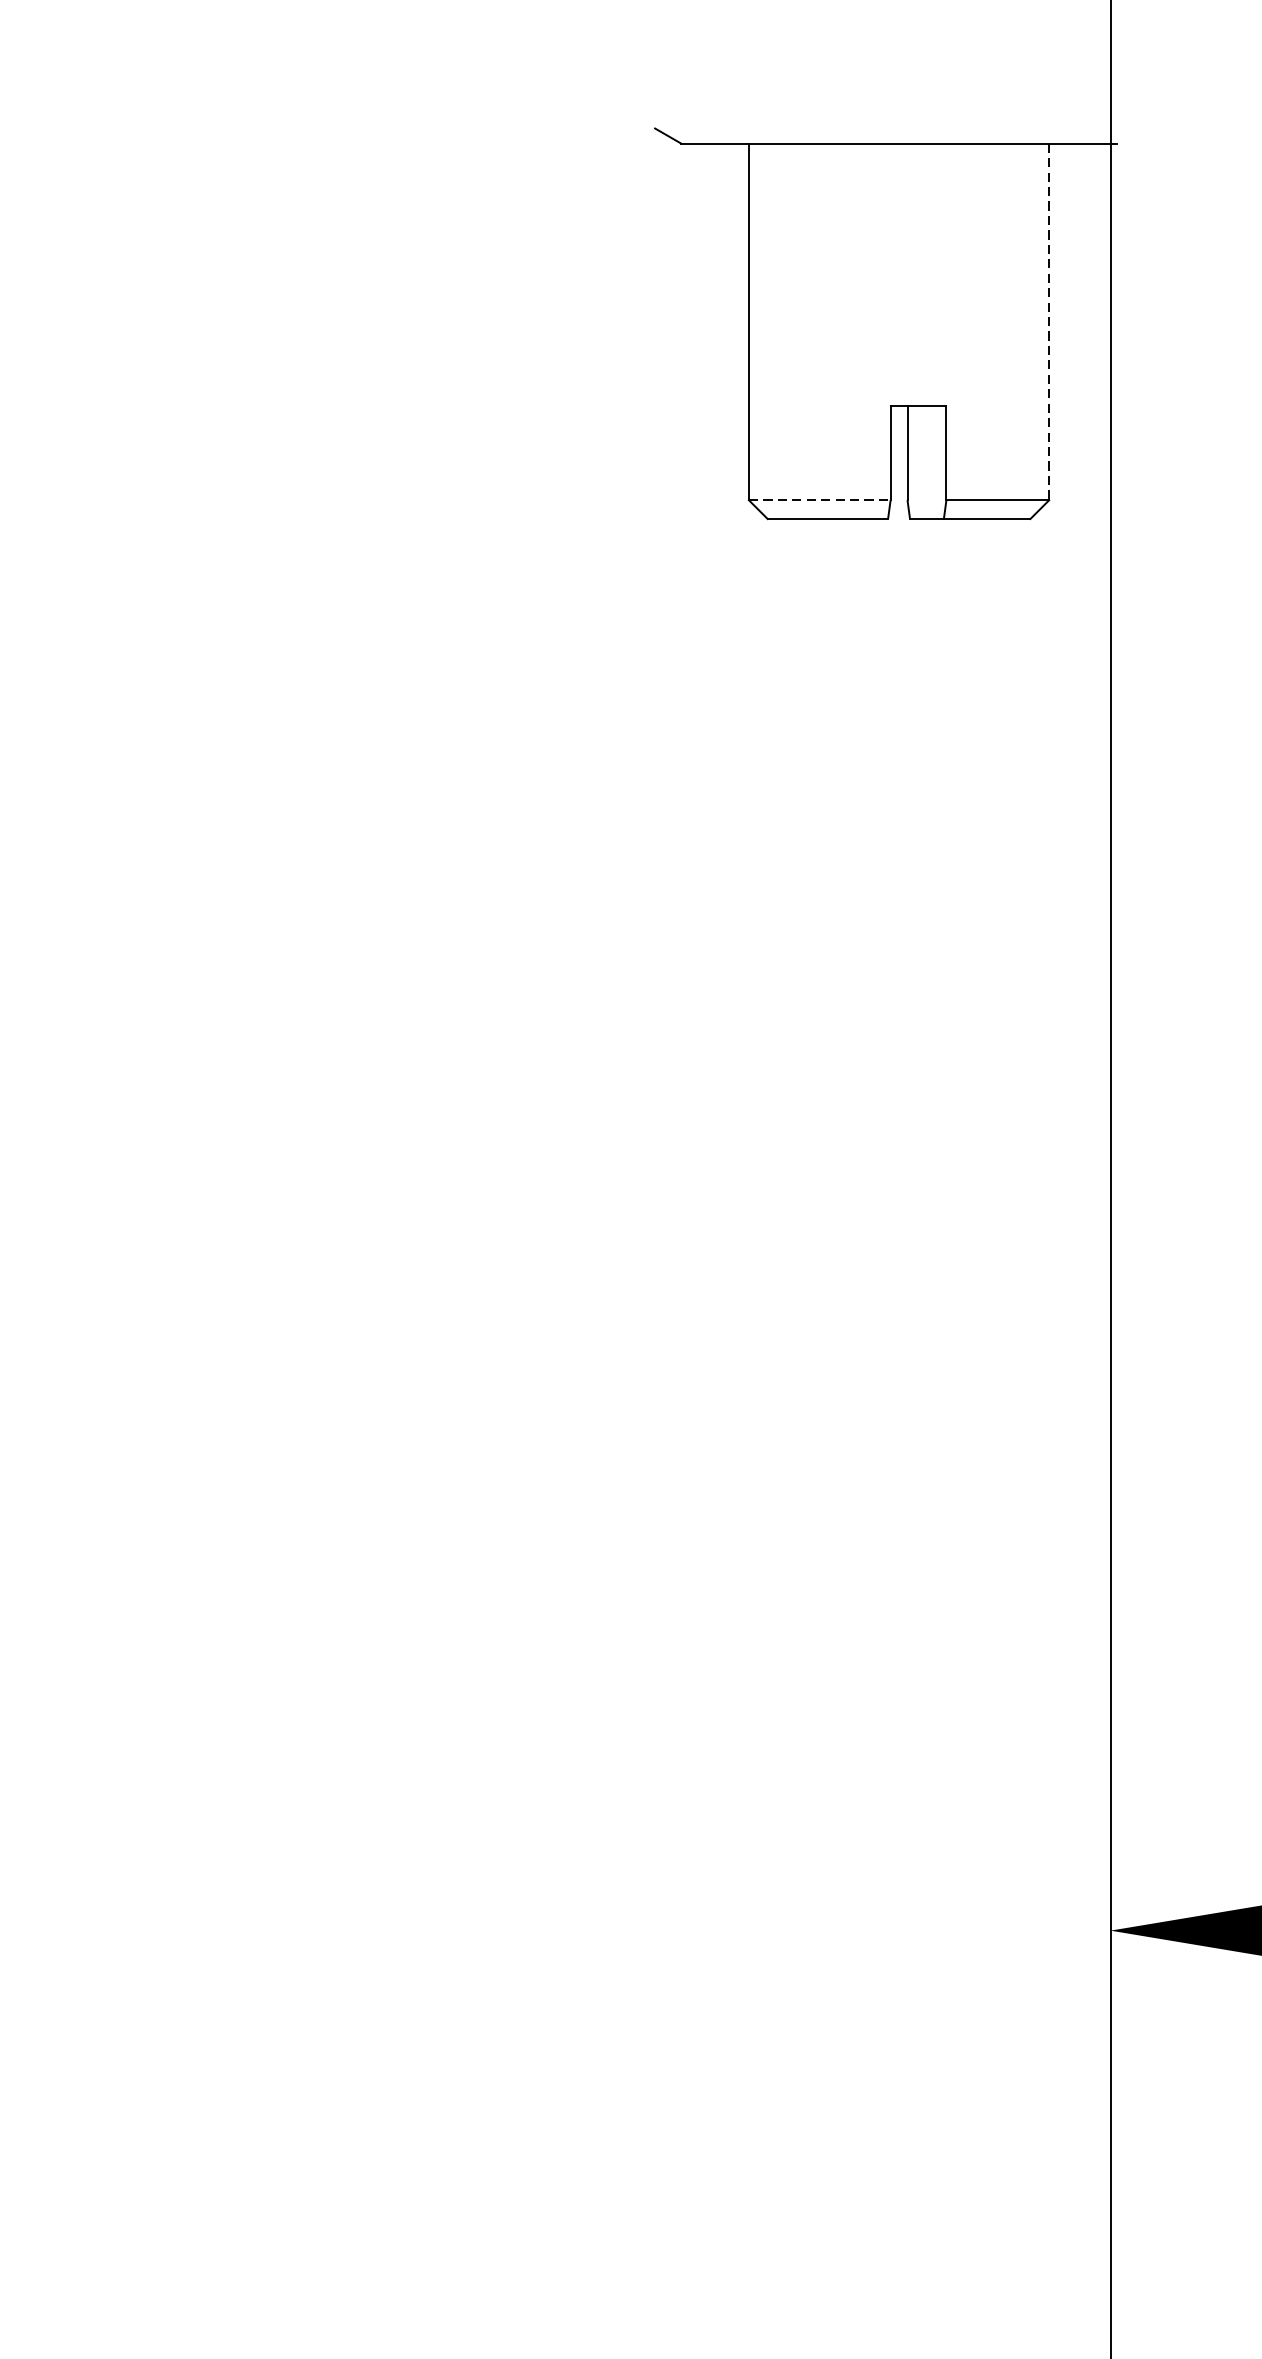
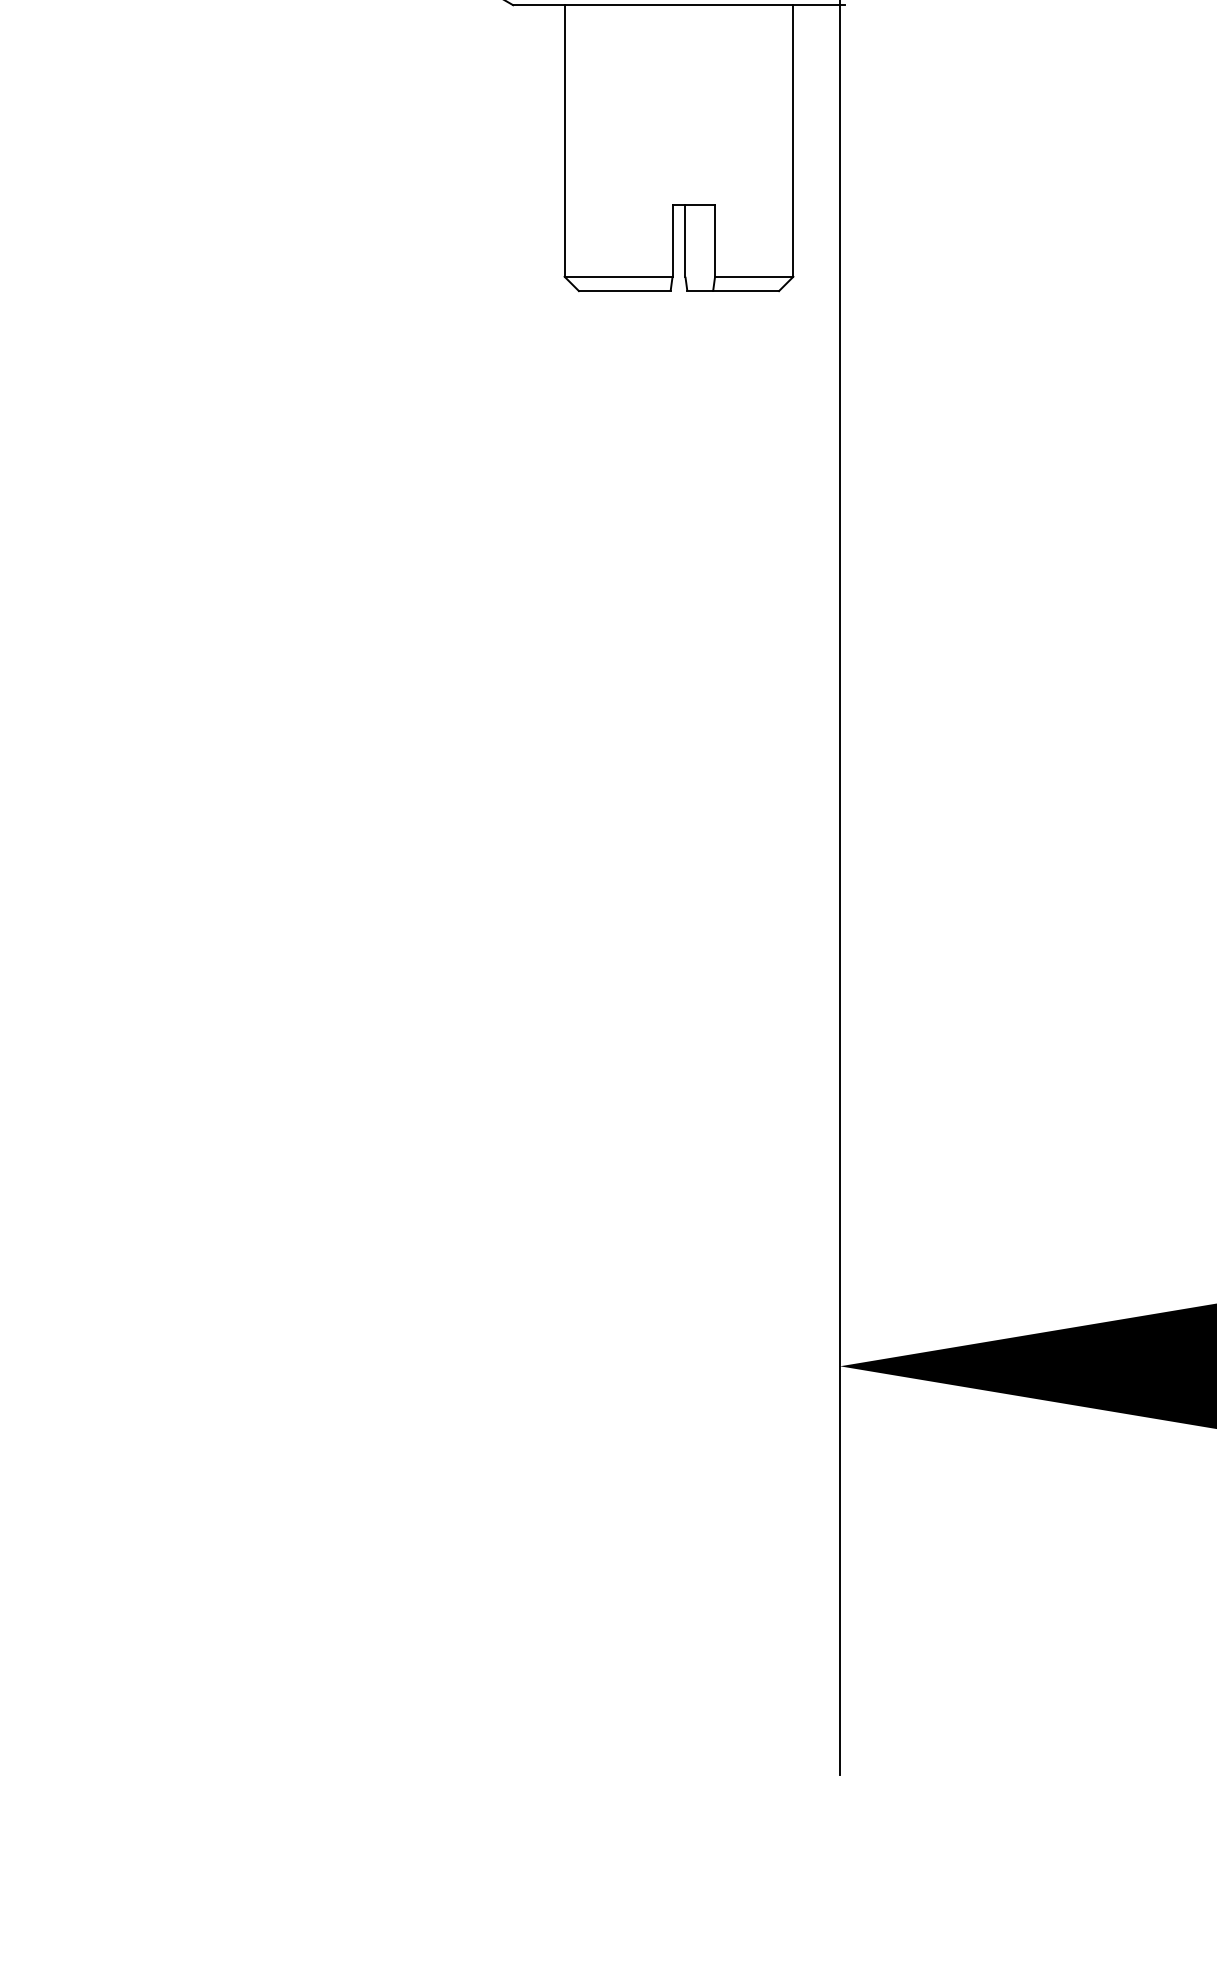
line: (1049, 322) -> (793, 141), dashed -> solid
line: (819, 499) -> (618, 276), dashed -> solid

